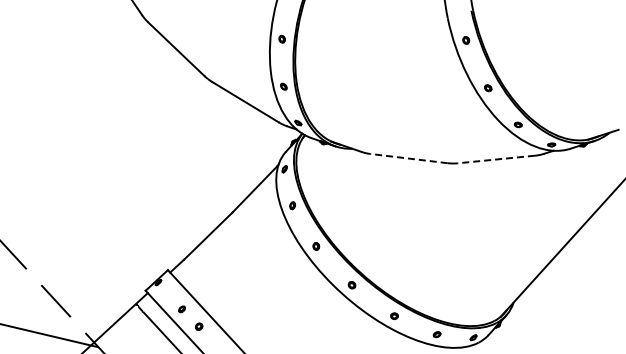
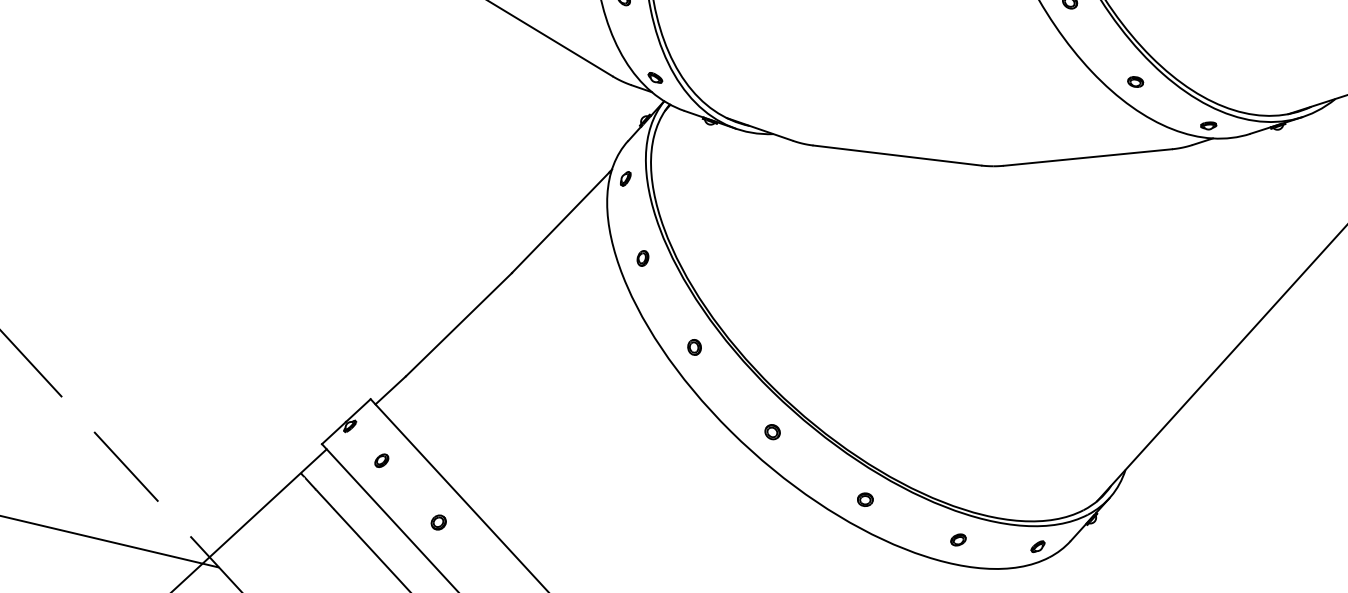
line: (409, 158) -> (898, 155), dashed -> solid
line: (496, 159) -> (1088, 157), dashed -> solid
part: (181, 309) -> (380, 461), moved

